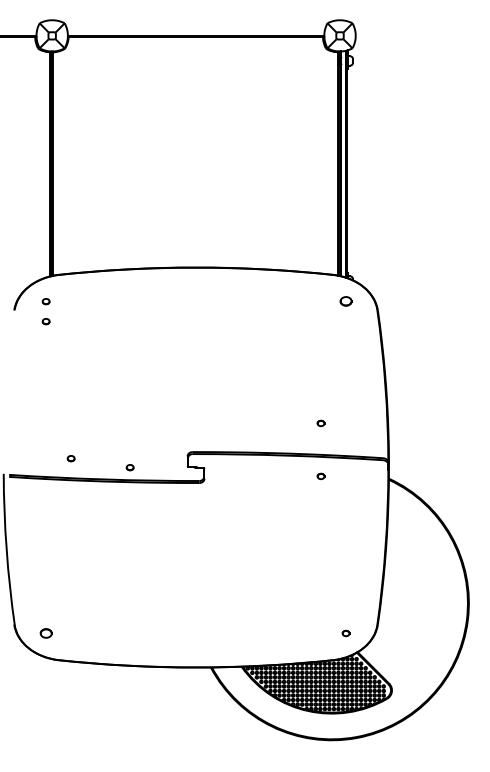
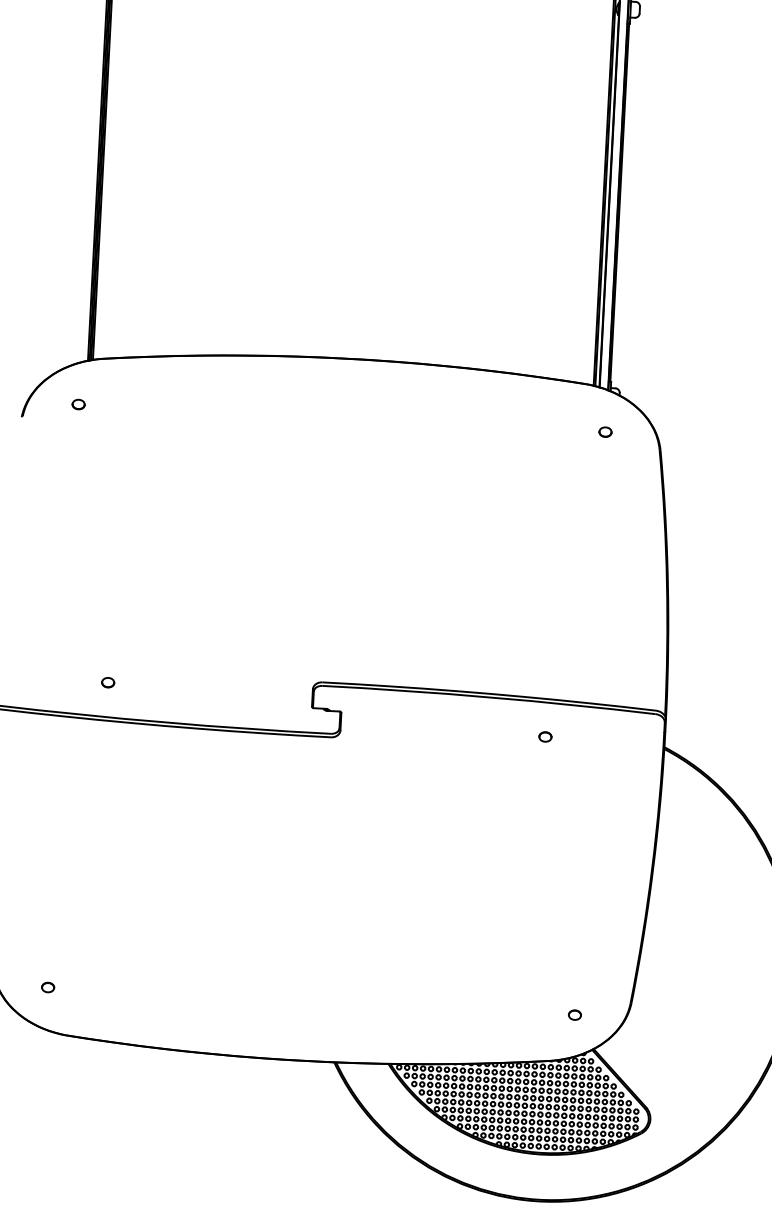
part: (345, 301) -> (604, 431), size x0.62
part: (45, 321) -> (75, 439), removed
part: (320, 422) -> (549, 642), removed
part: (129, 467) -> (209, 703), removed
part: (45, 633) -> (46, 987), size x0.62

